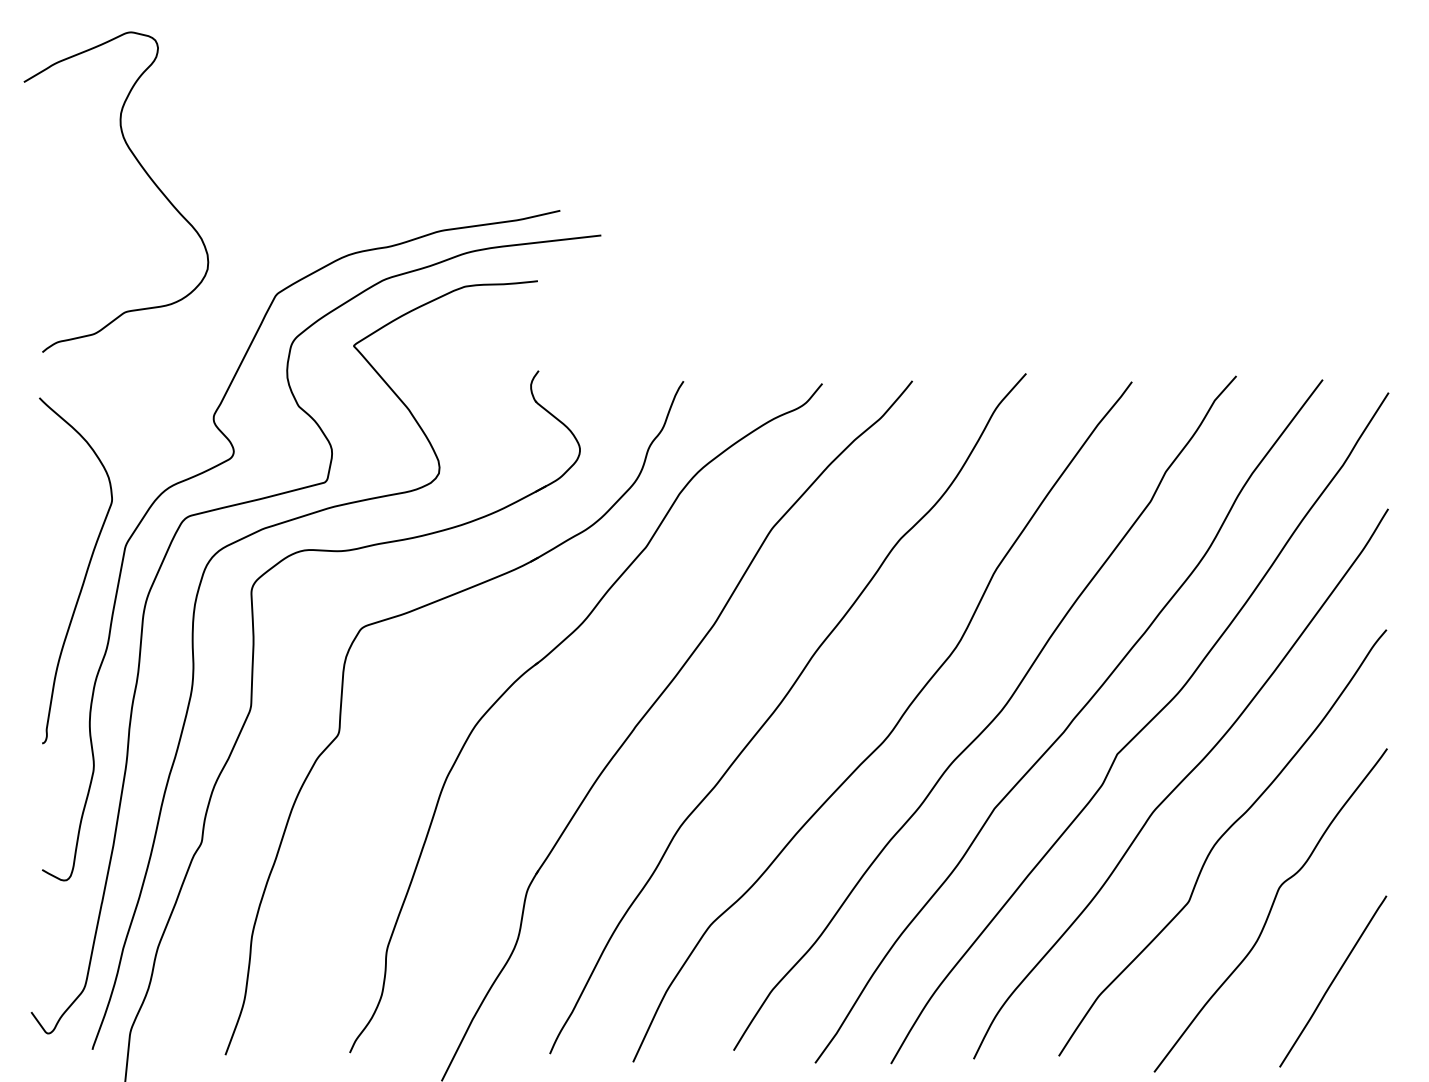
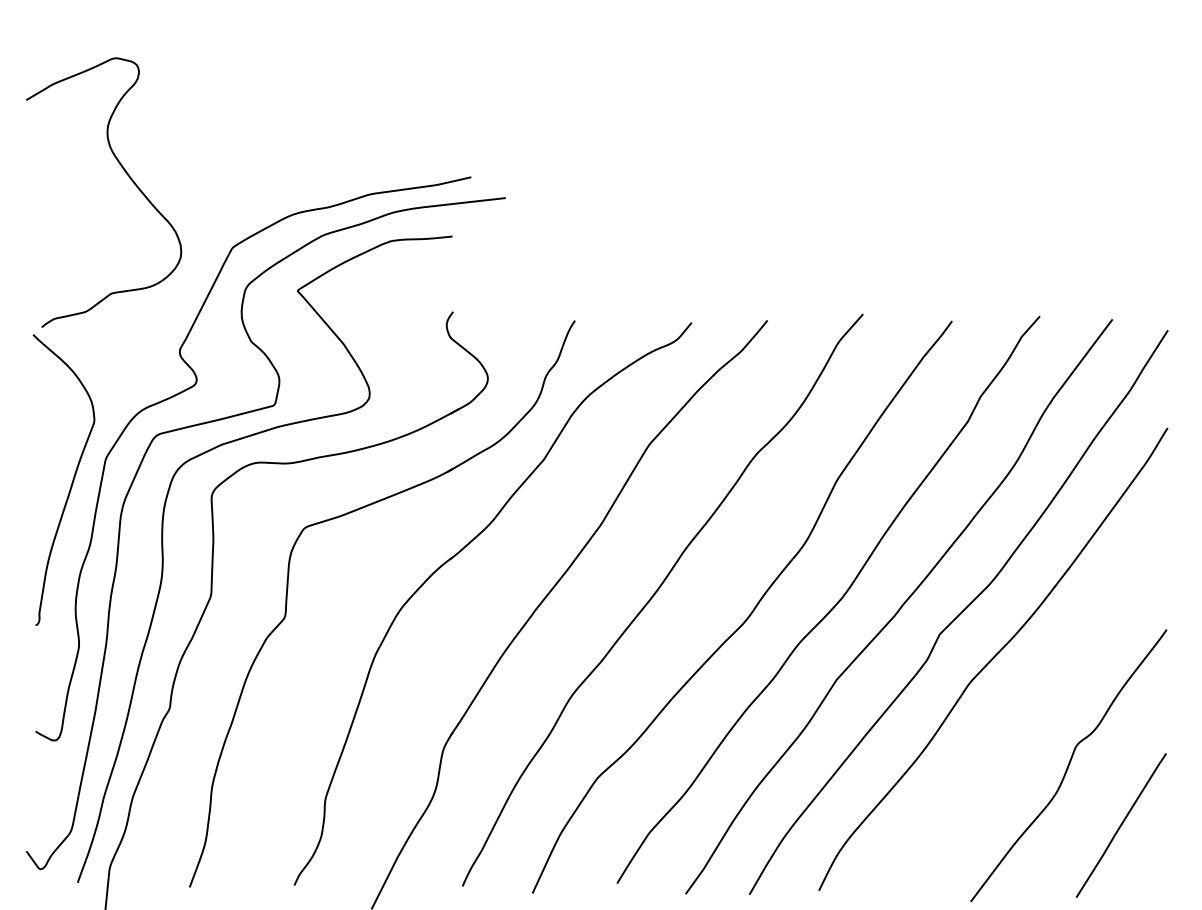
curve: (143, 170) -> (126, 174), moved
curve: (1220, 840) -> (1026, 706), removed

